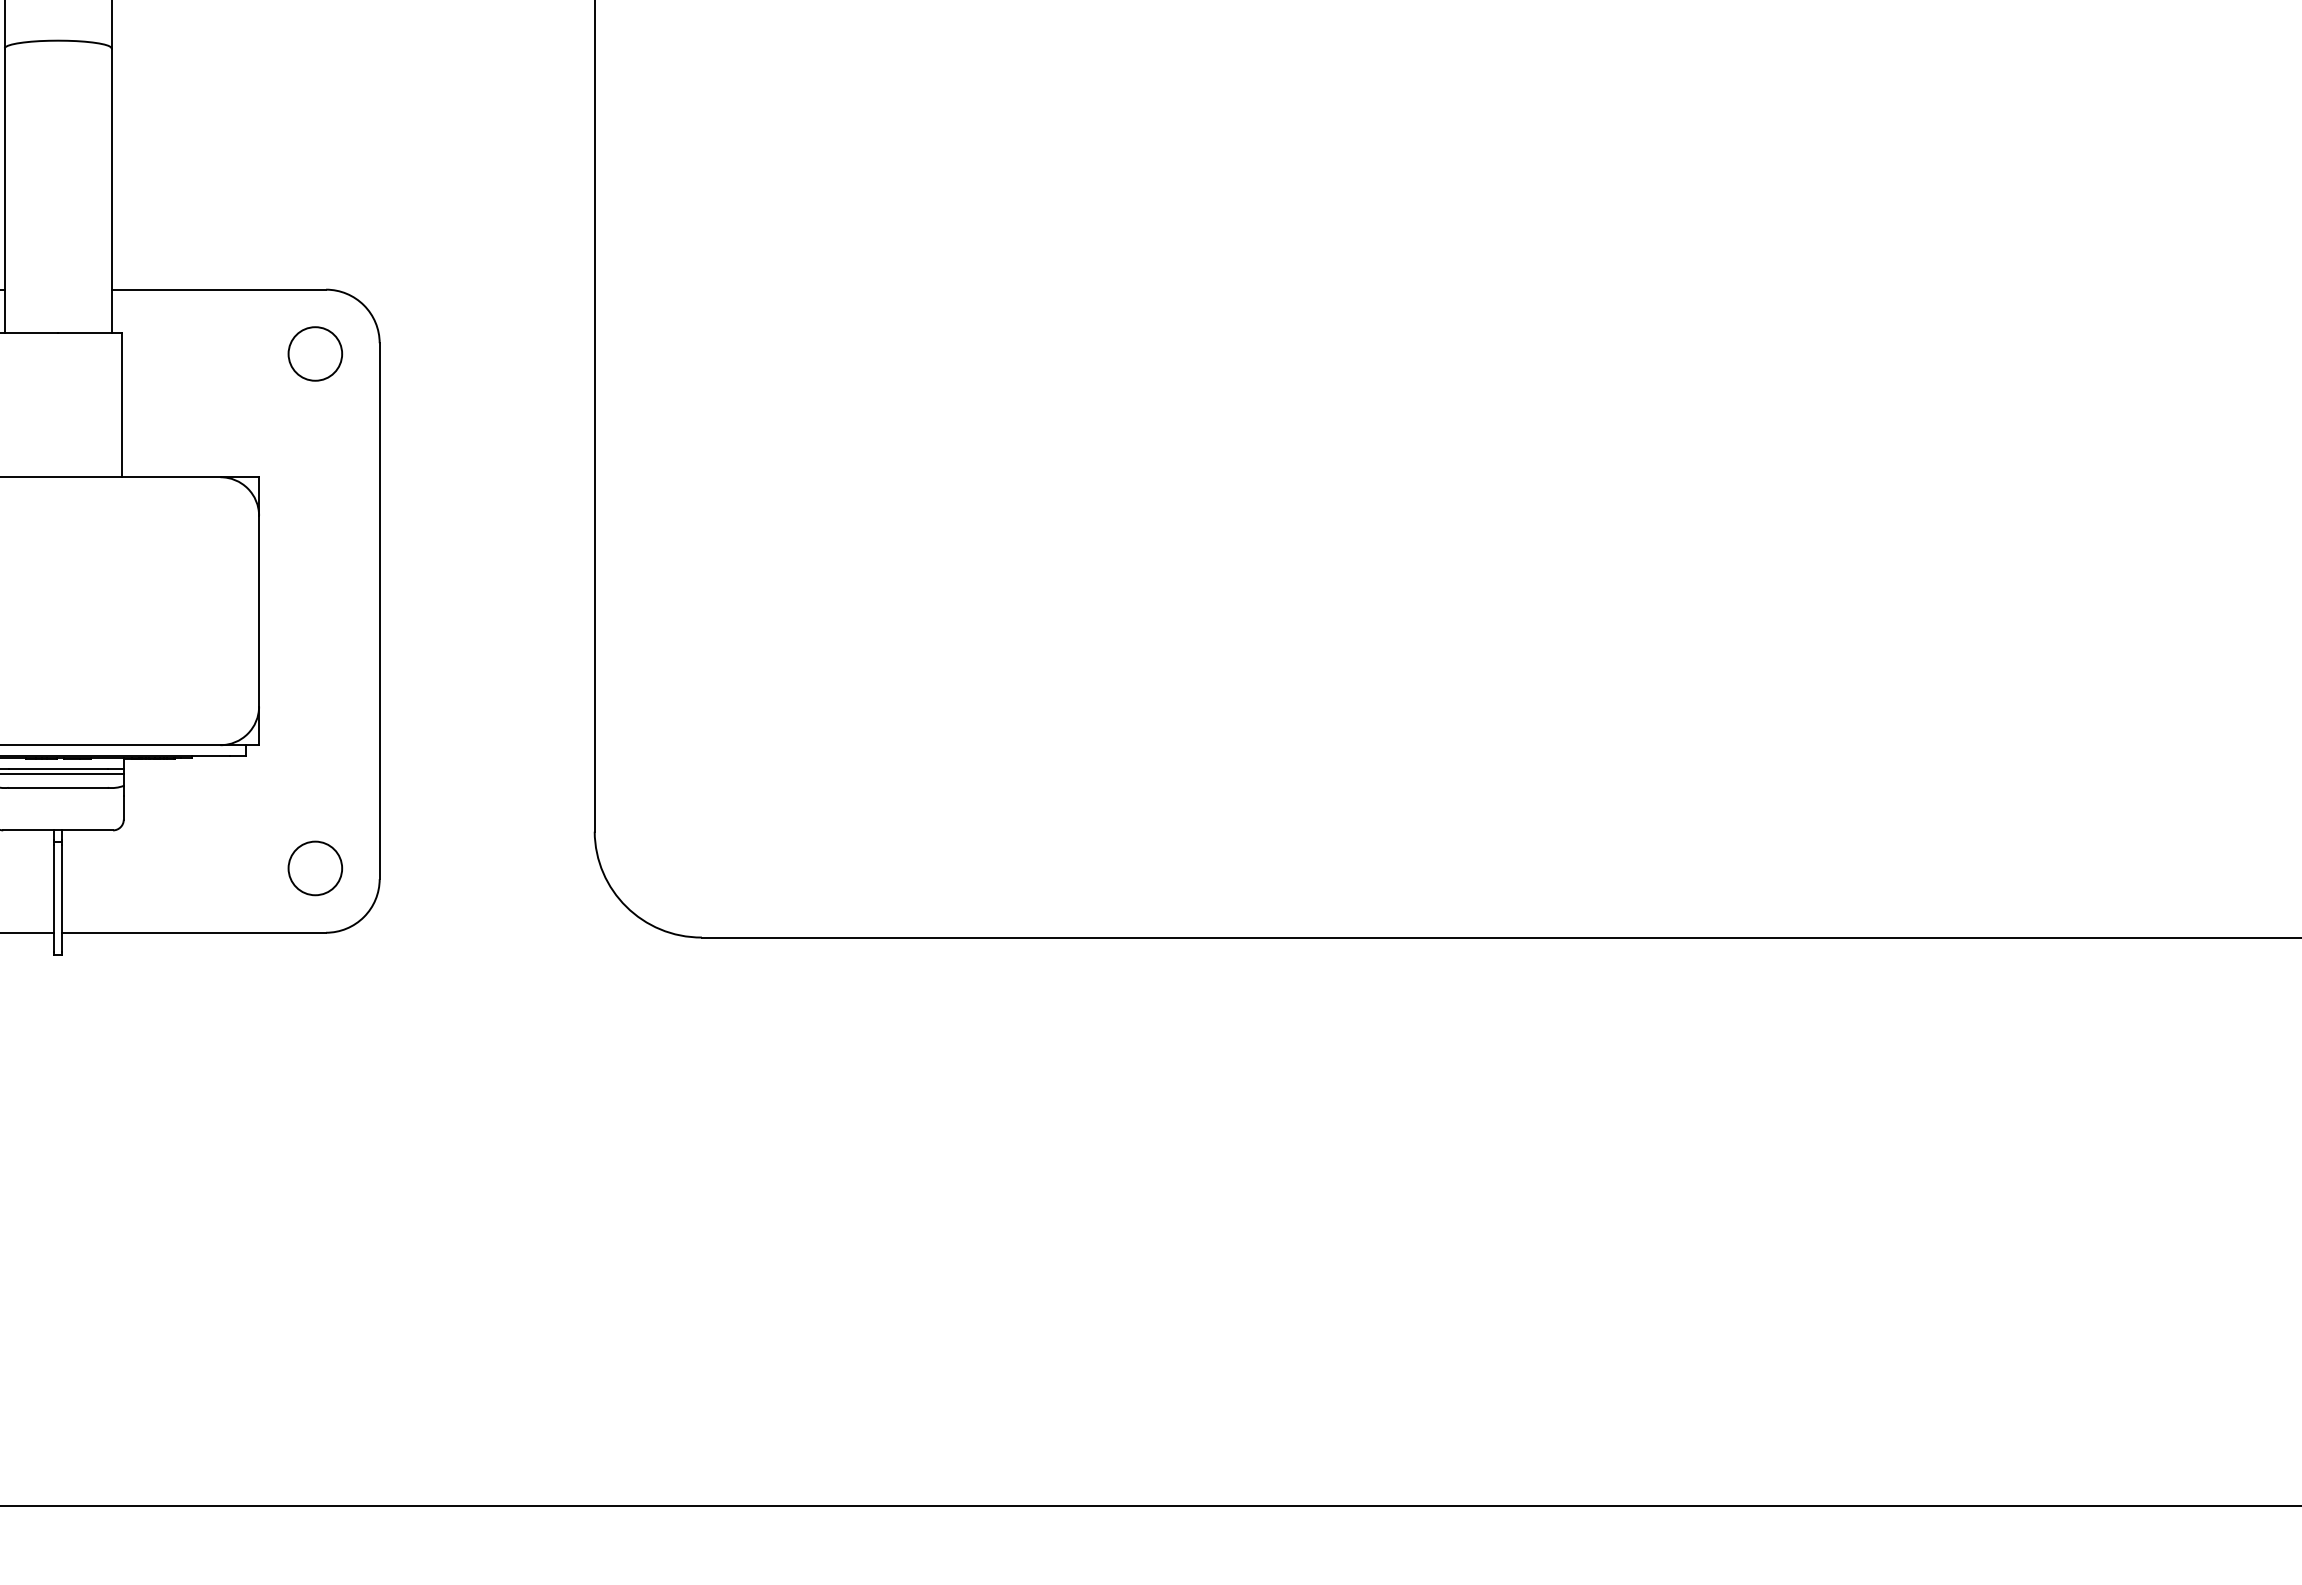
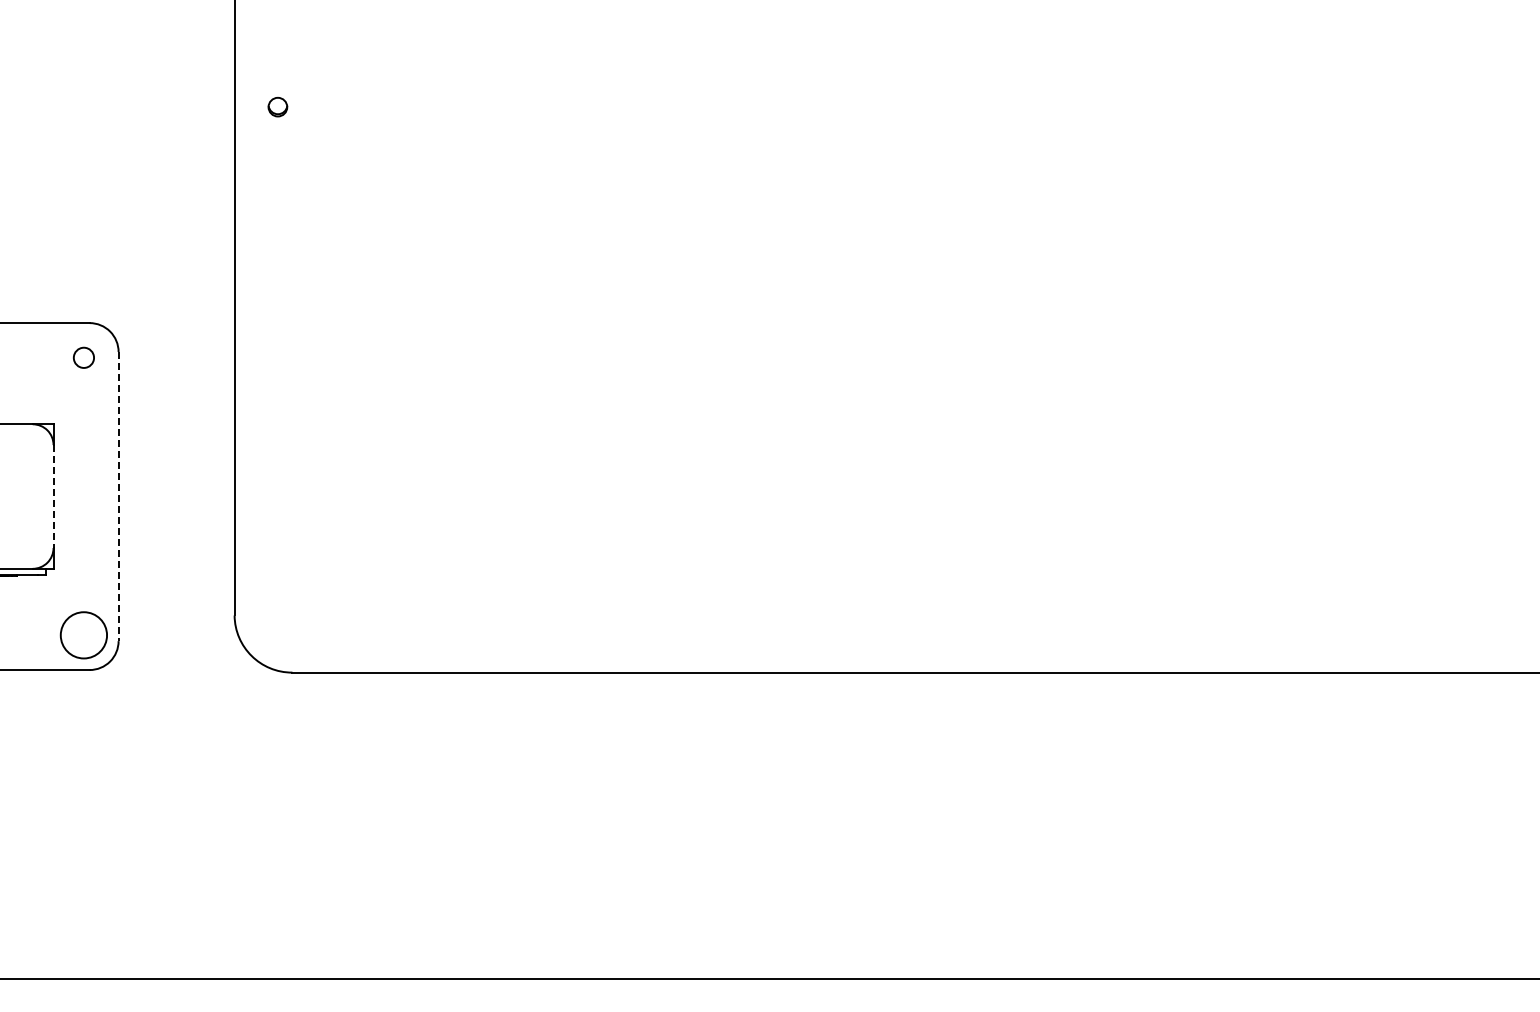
circle: (314, 353) -> (83, 357), size x0.7
line: (379, 611) -> (118, 496), solid -> dashed
line: (258, 612) -> (53, 497), solid -> dashed
circle: (314, 866) -> (83, 634), size x1.6

